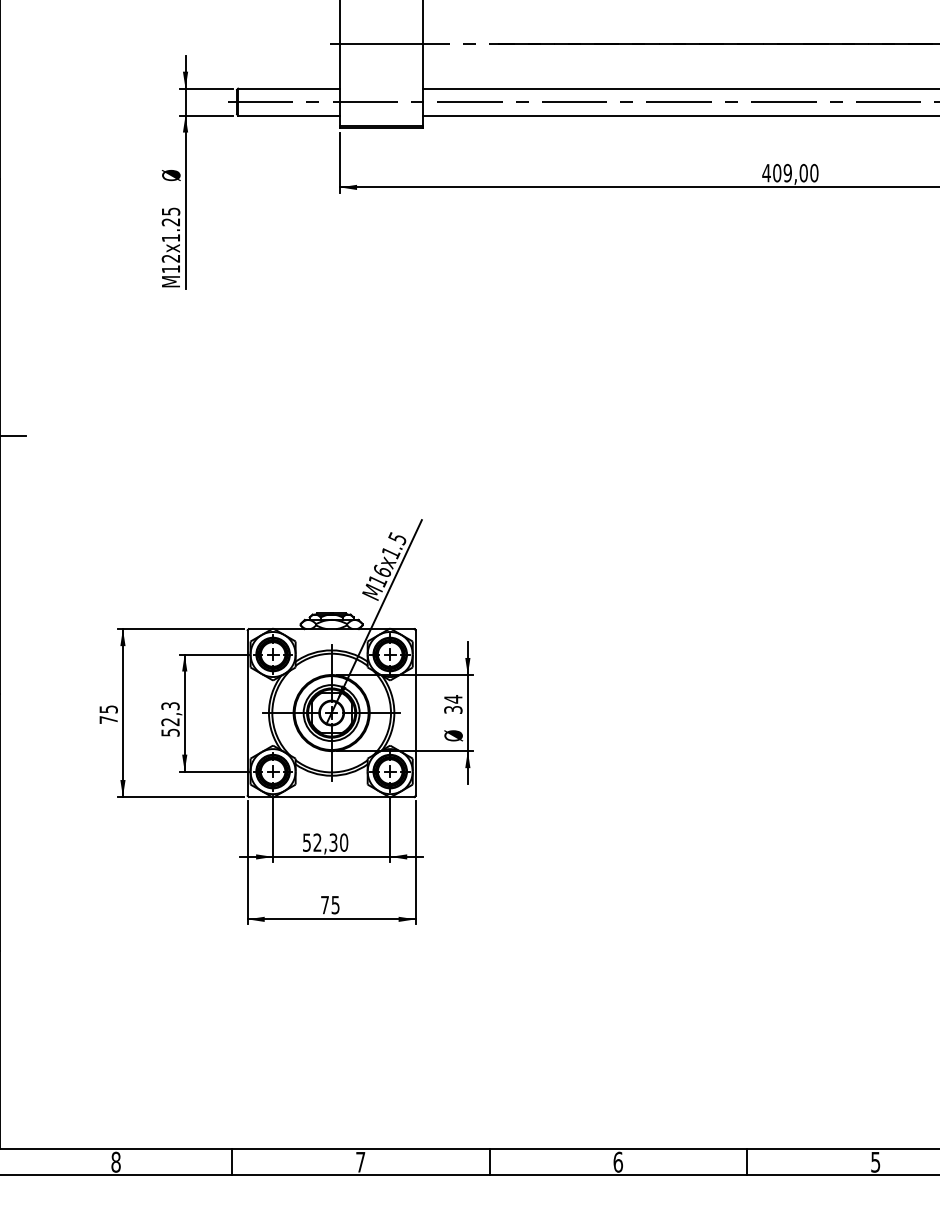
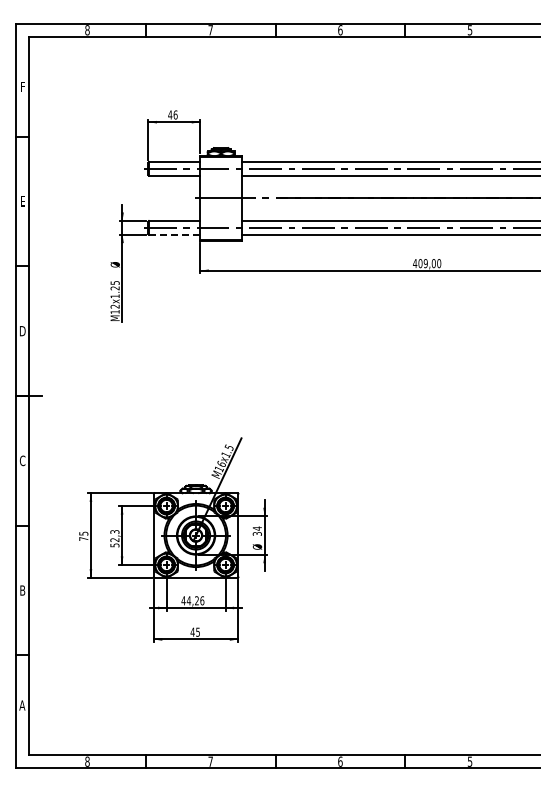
line: (288, 115) -> (174, 234), solid -> dashed
text: (324, 842) -> (192, 600), 52,30 -> 44,26
text: (324, 903) -> (192, 631), 75 -> 45

